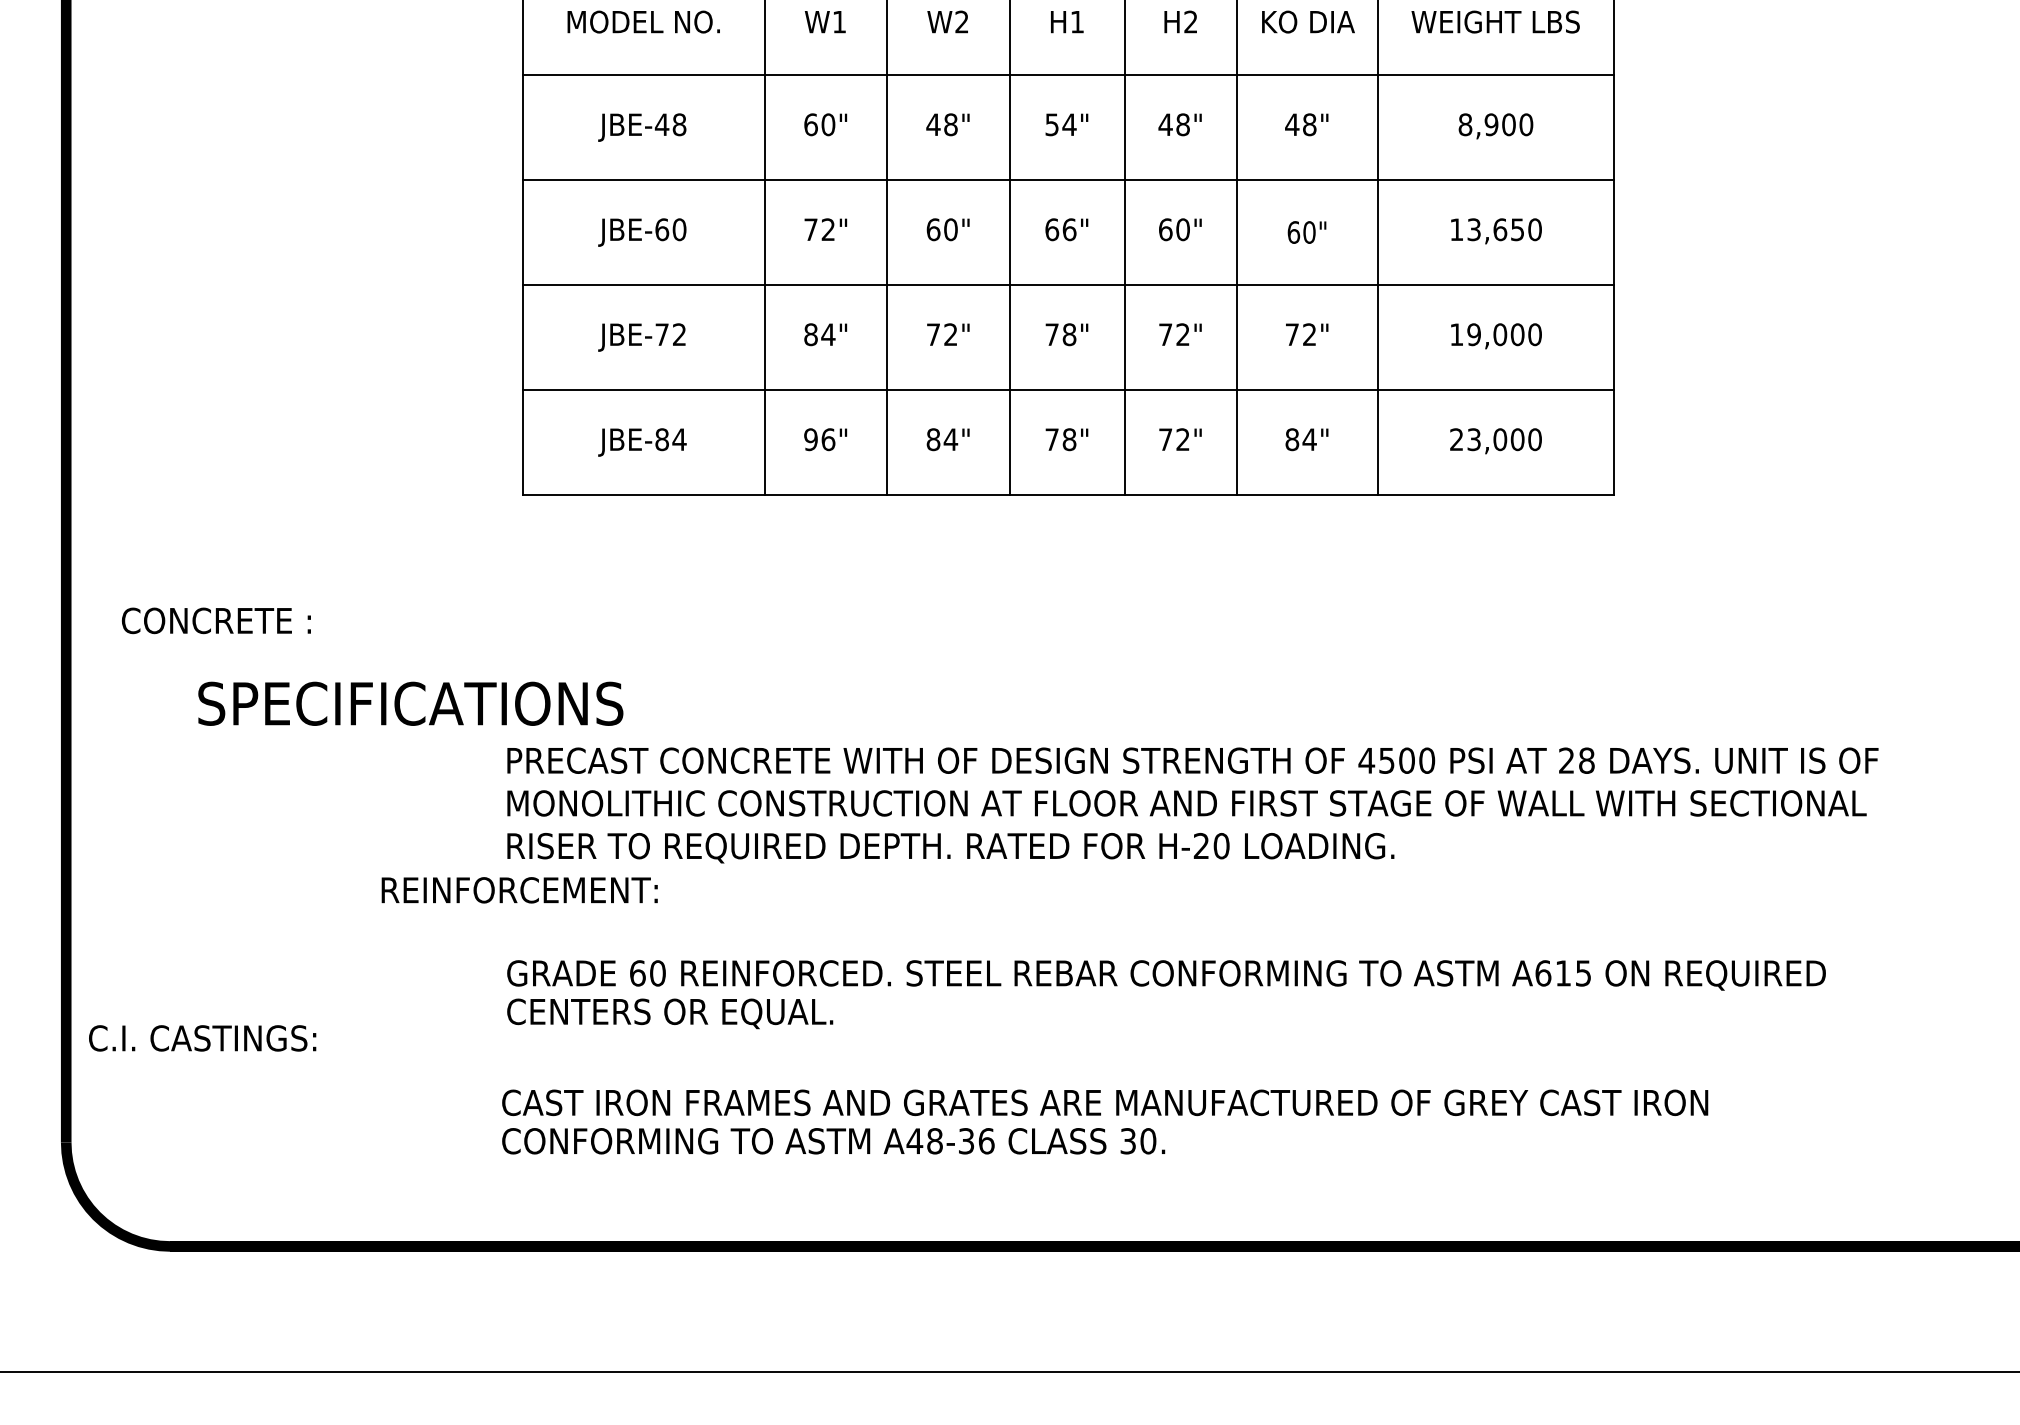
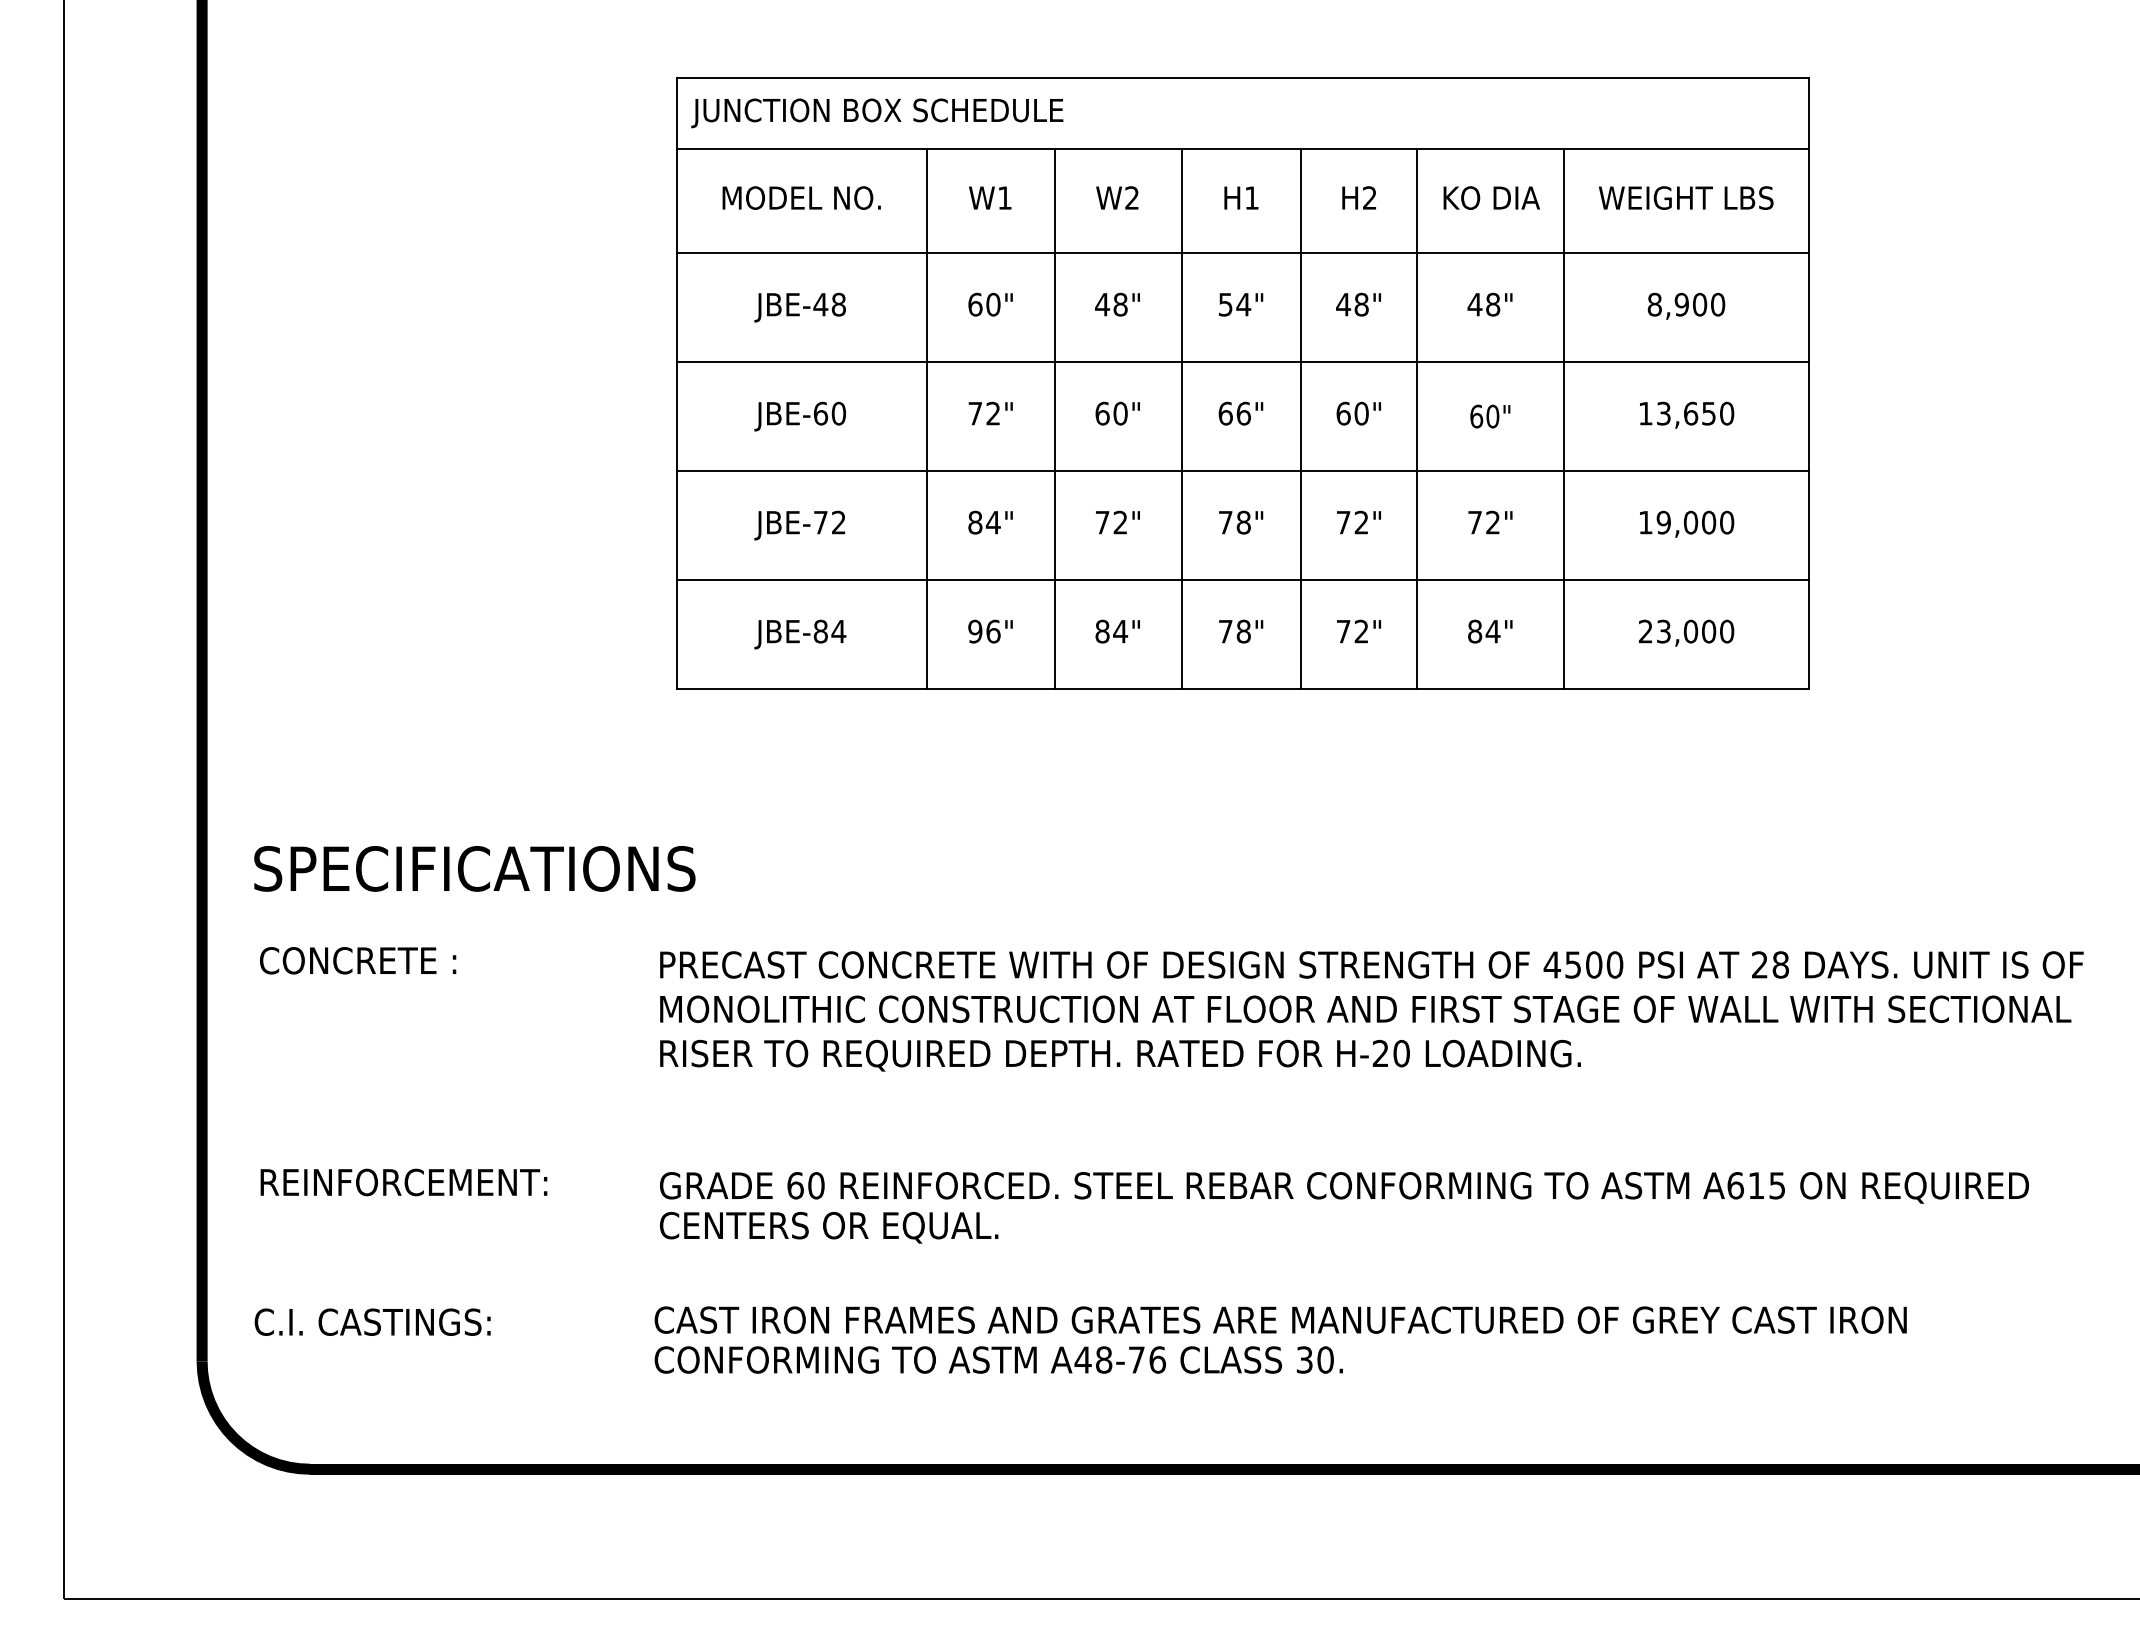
text: (216, 620) -> (358, 960), moved
text: (410, 703) -> (474, 868), moved
text: (519, 890) -> (403, 1182), moved
text: (202, 1037) -> (372, 1321), moved
text: (966, 1140) -> (1136, 1359), A48-36 -> A48-76

